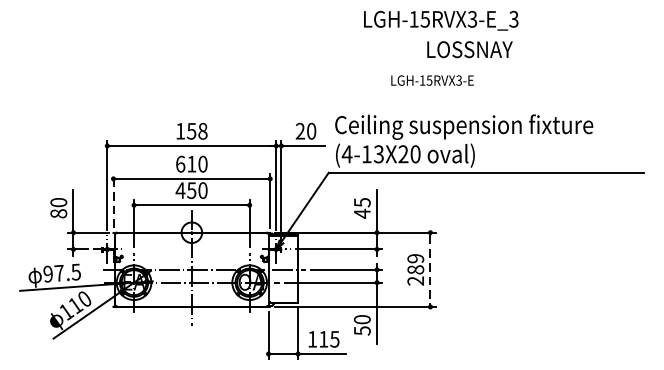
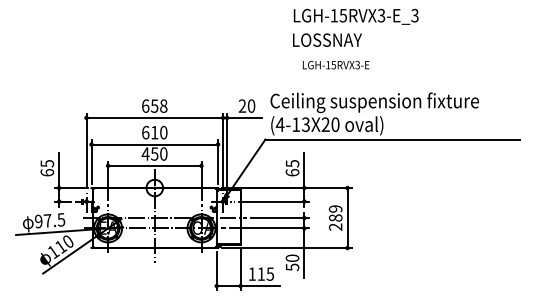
text: (470, 48) -> (327, 39), moved
text: (432, 81) -> (336, 65), moved
text: (180, 130) -> (145, 105), 158 -> 658
line: (113, 201) -> (91, 162), dashed -> solid
text: (57, 208) -> (46, 168), 80 -> 65
text: (362, 213) -> (292, 172), 45 -> 65
line: (430, 270) -> (347, 218), dashed -> solid

